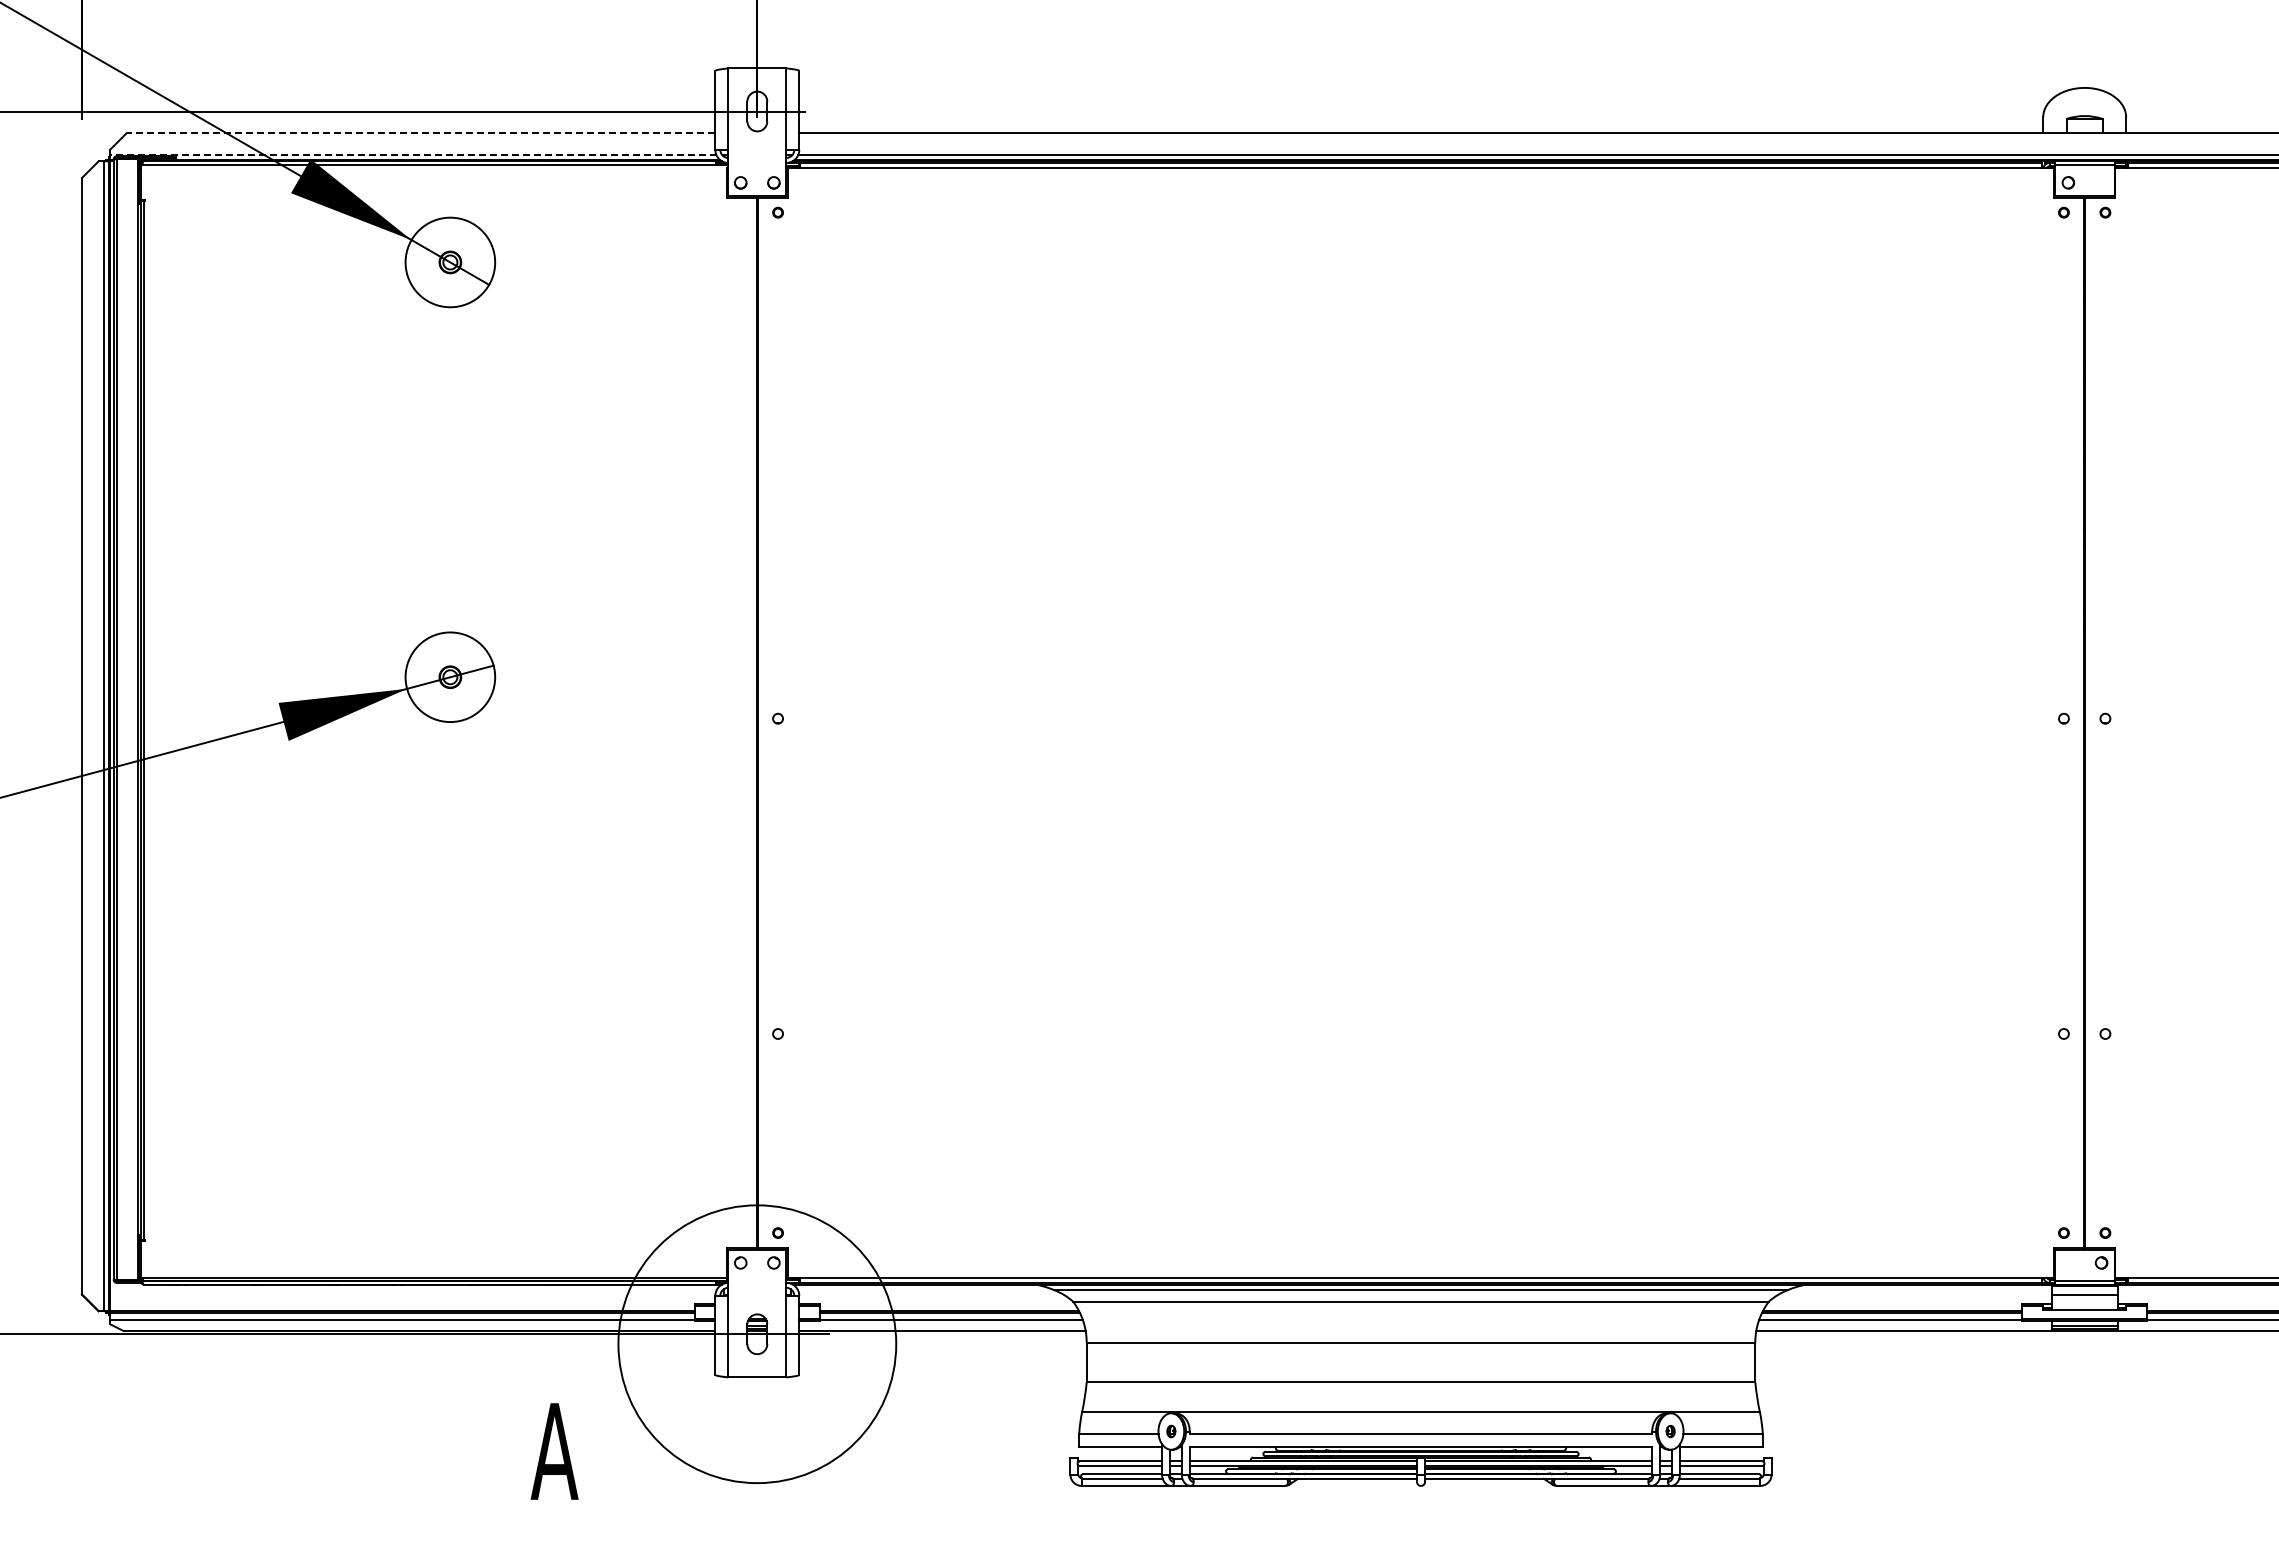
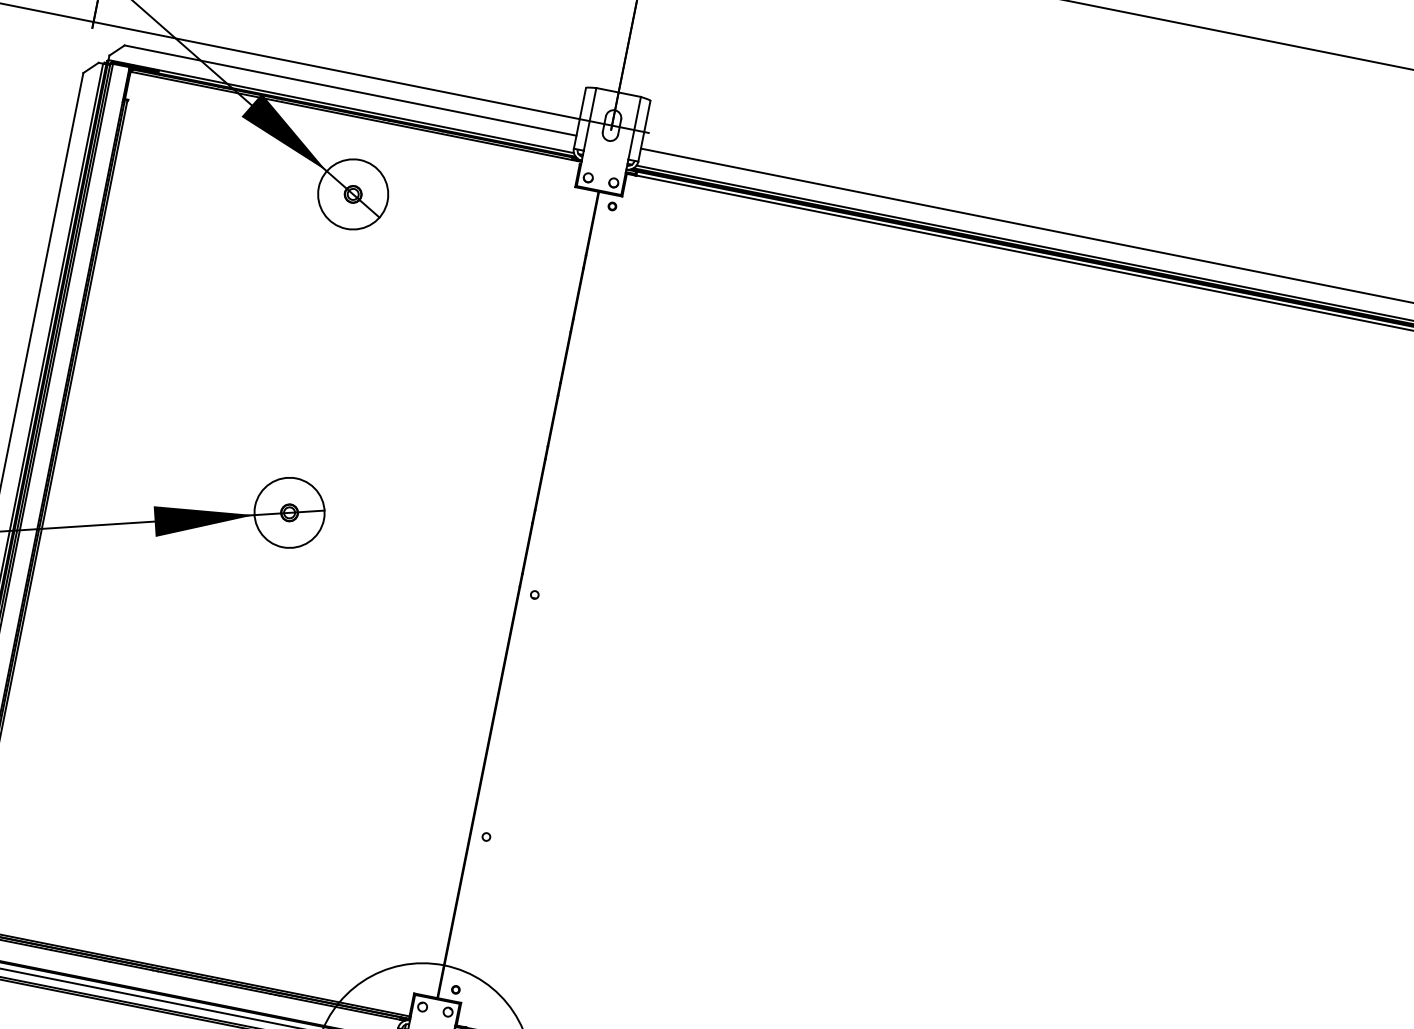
line: (420, 133) -> (350, 90), dashed -> solid
line: (412, 155) -> (340, 106), dashed -> solid

